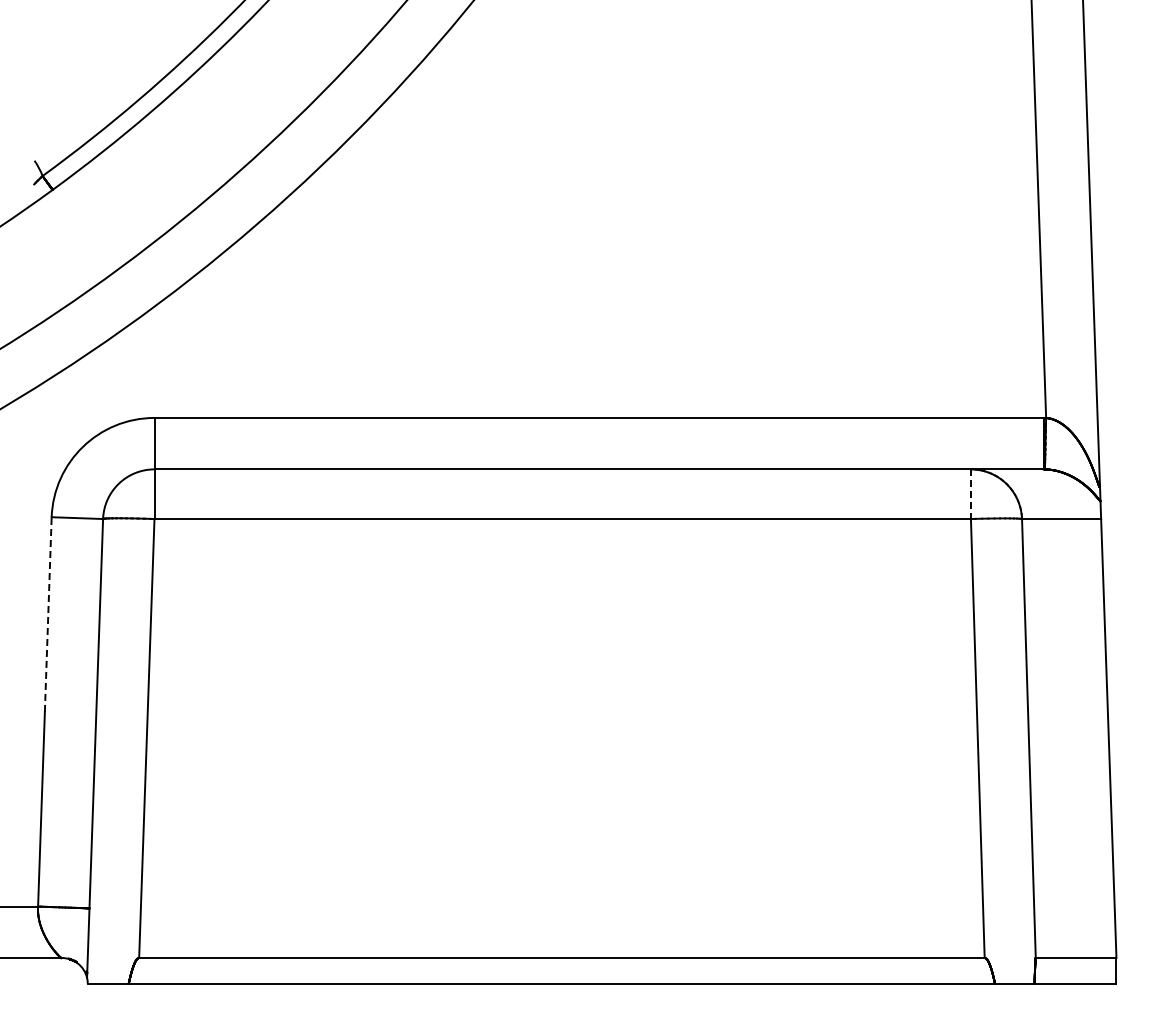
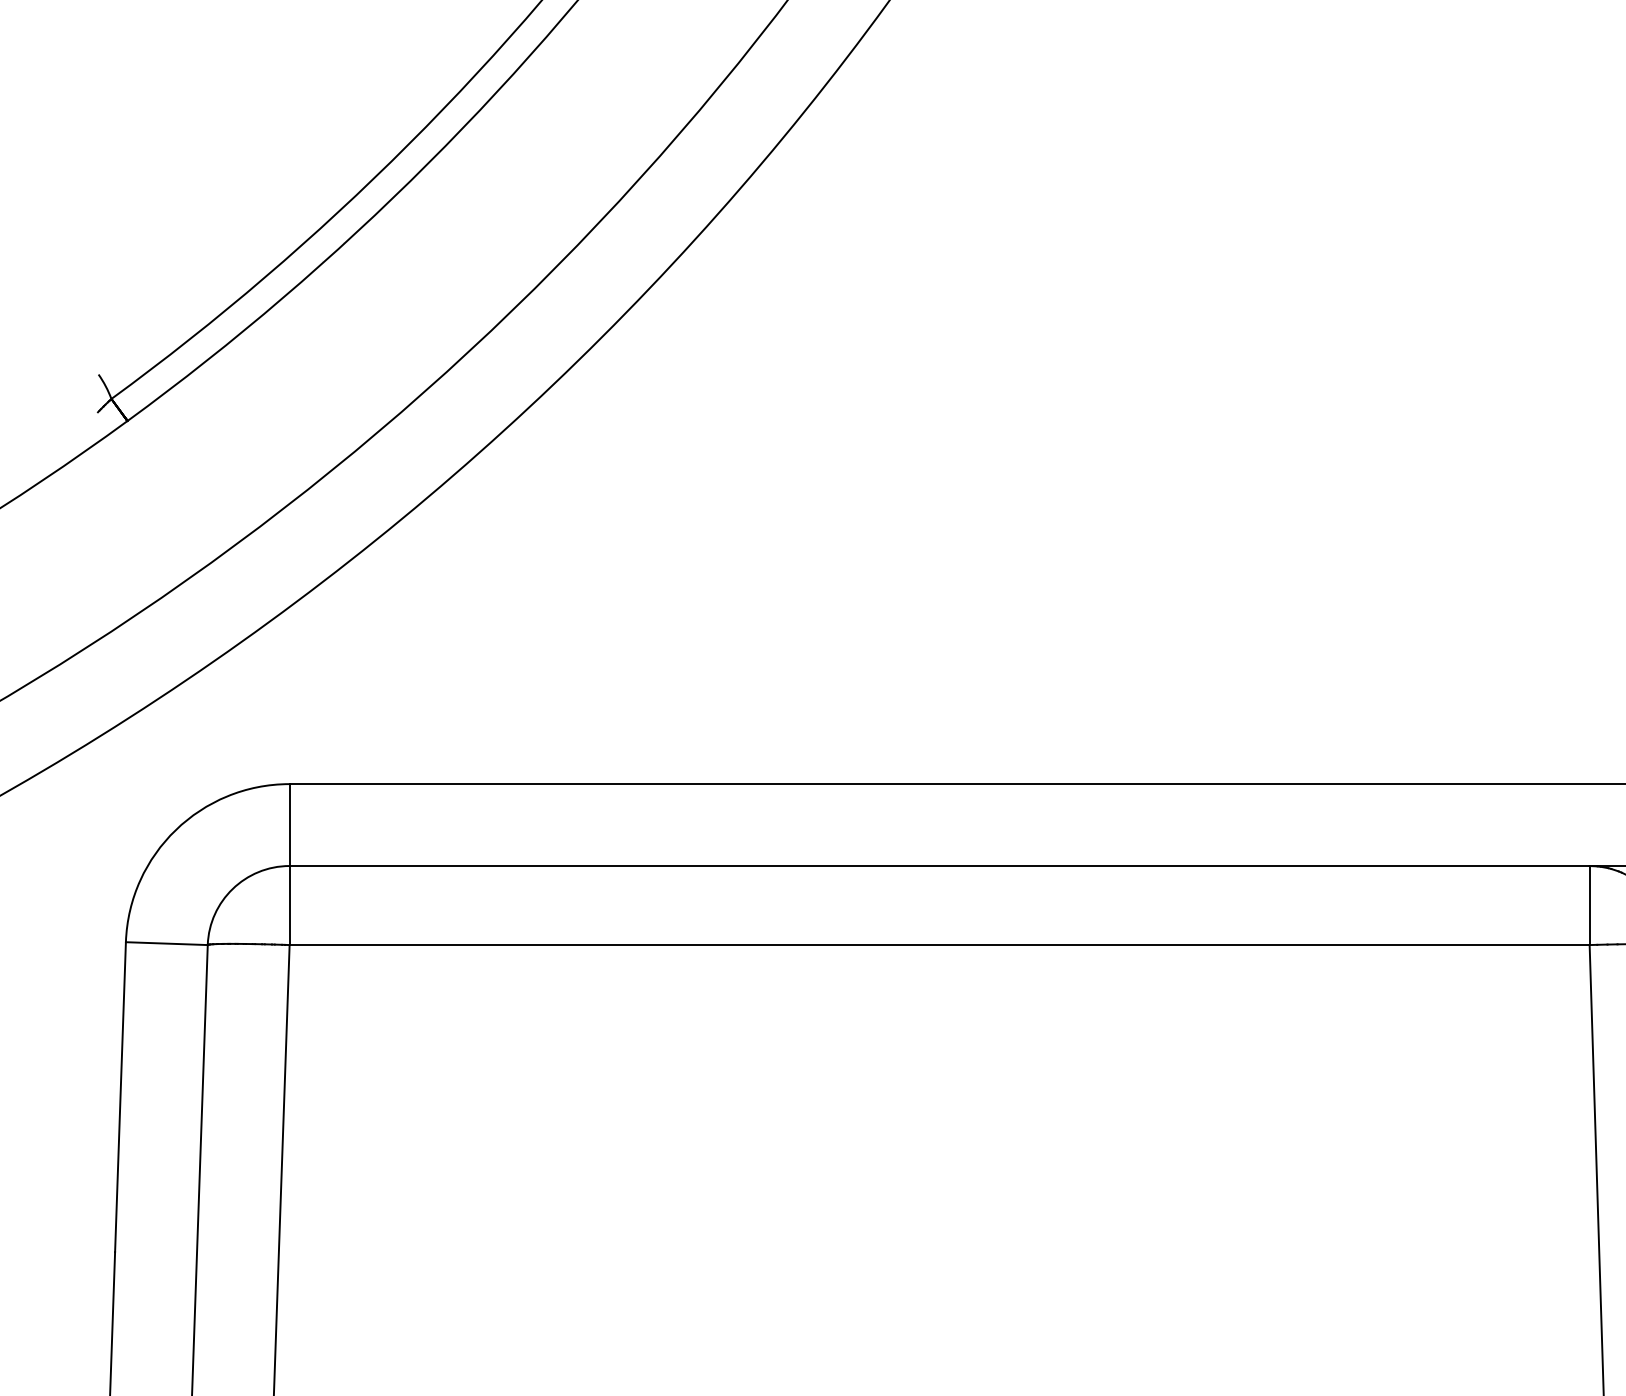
line: (970, 494) -> (1588, 906), dashed -> solid
line: (48, 614) -> (120, 1097), dashed -> solid

